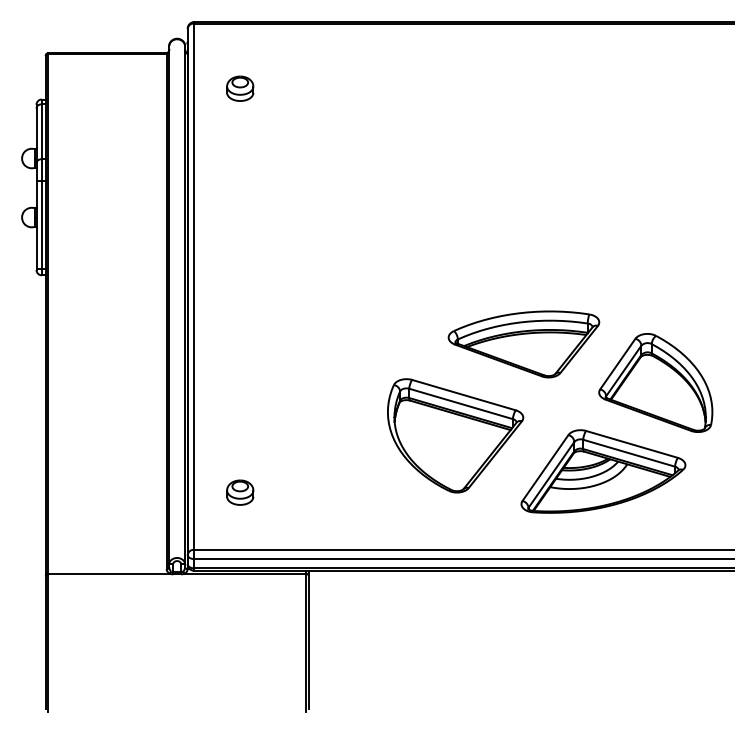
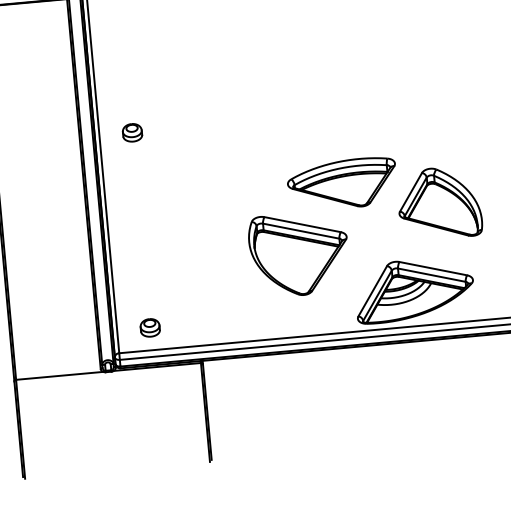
part: (240, 88) -> (132, 132), moved
part: (603, 471) -> (414, 289), moved
part: (240, 492) -> (150, 327), moved

